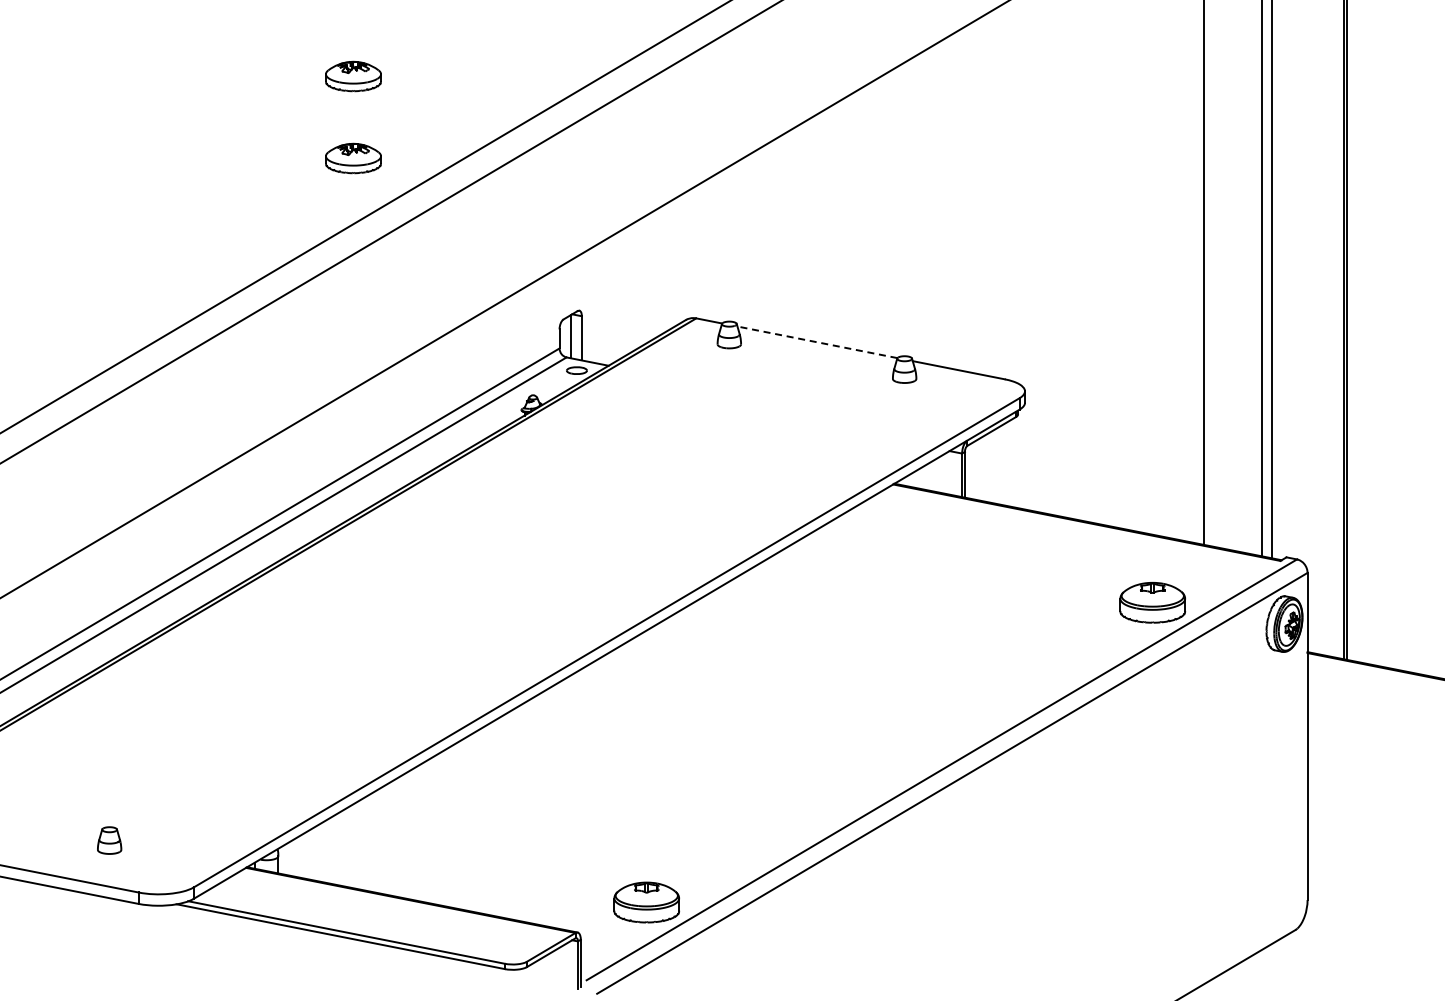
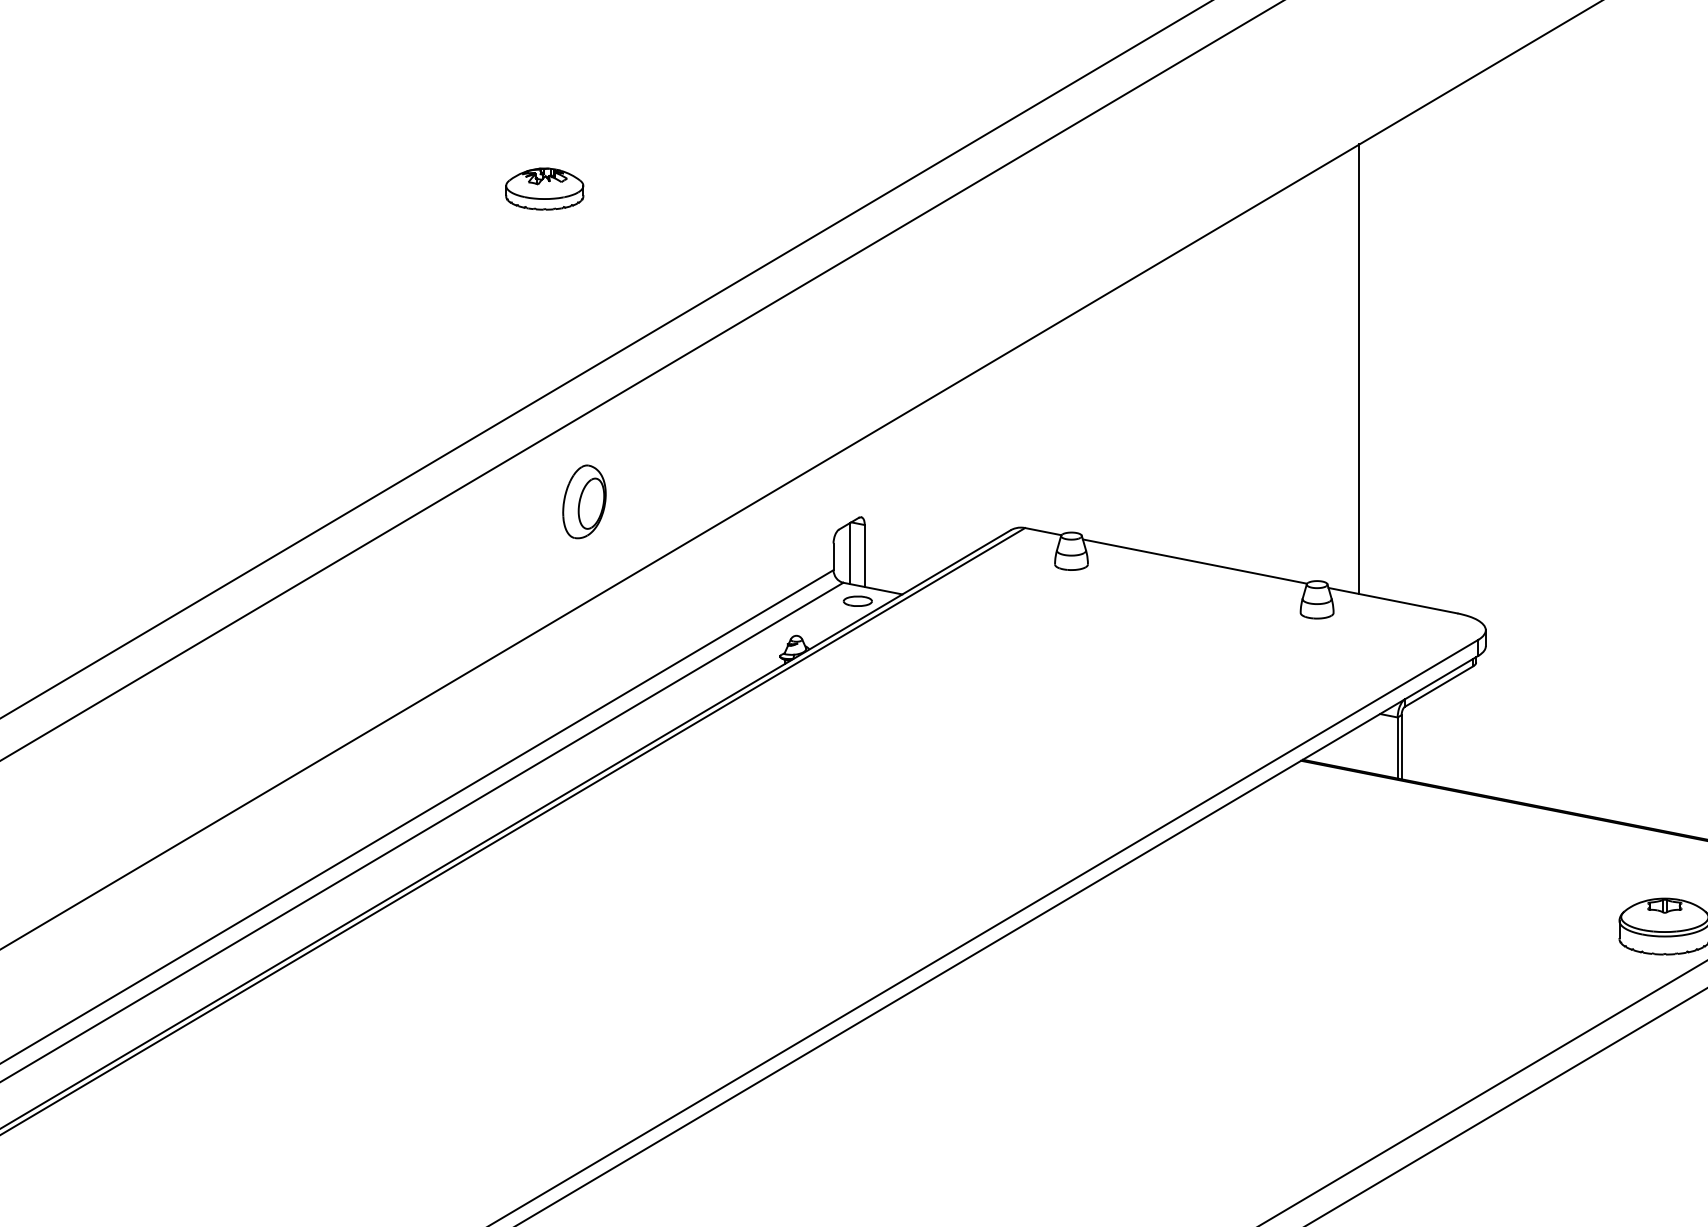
part: (353, 158) -> (544, 303), removed
line: (934, 204) -> (1358, 368), added
part: (381, 299) -> (584, 501), added
line: (816, 342) -> (1193, 561), dashed -> solid

